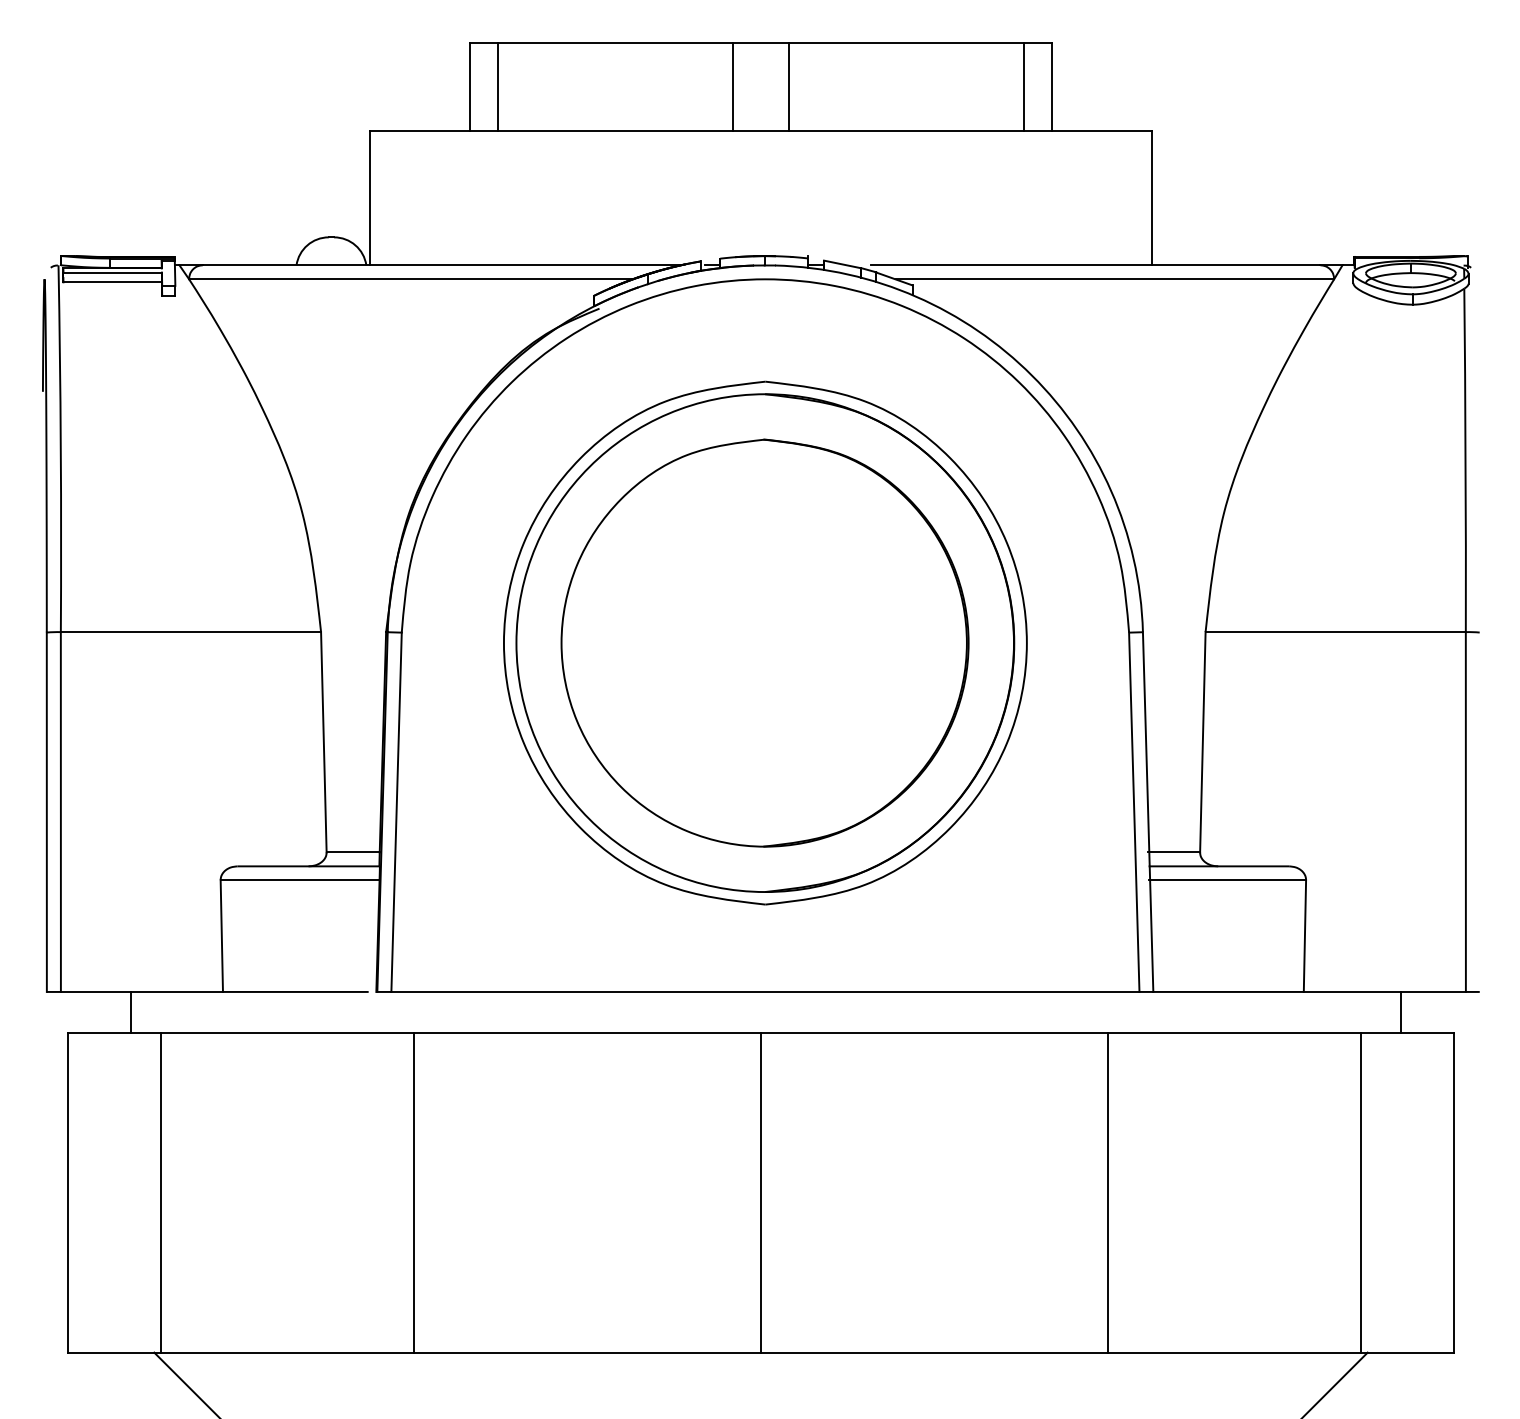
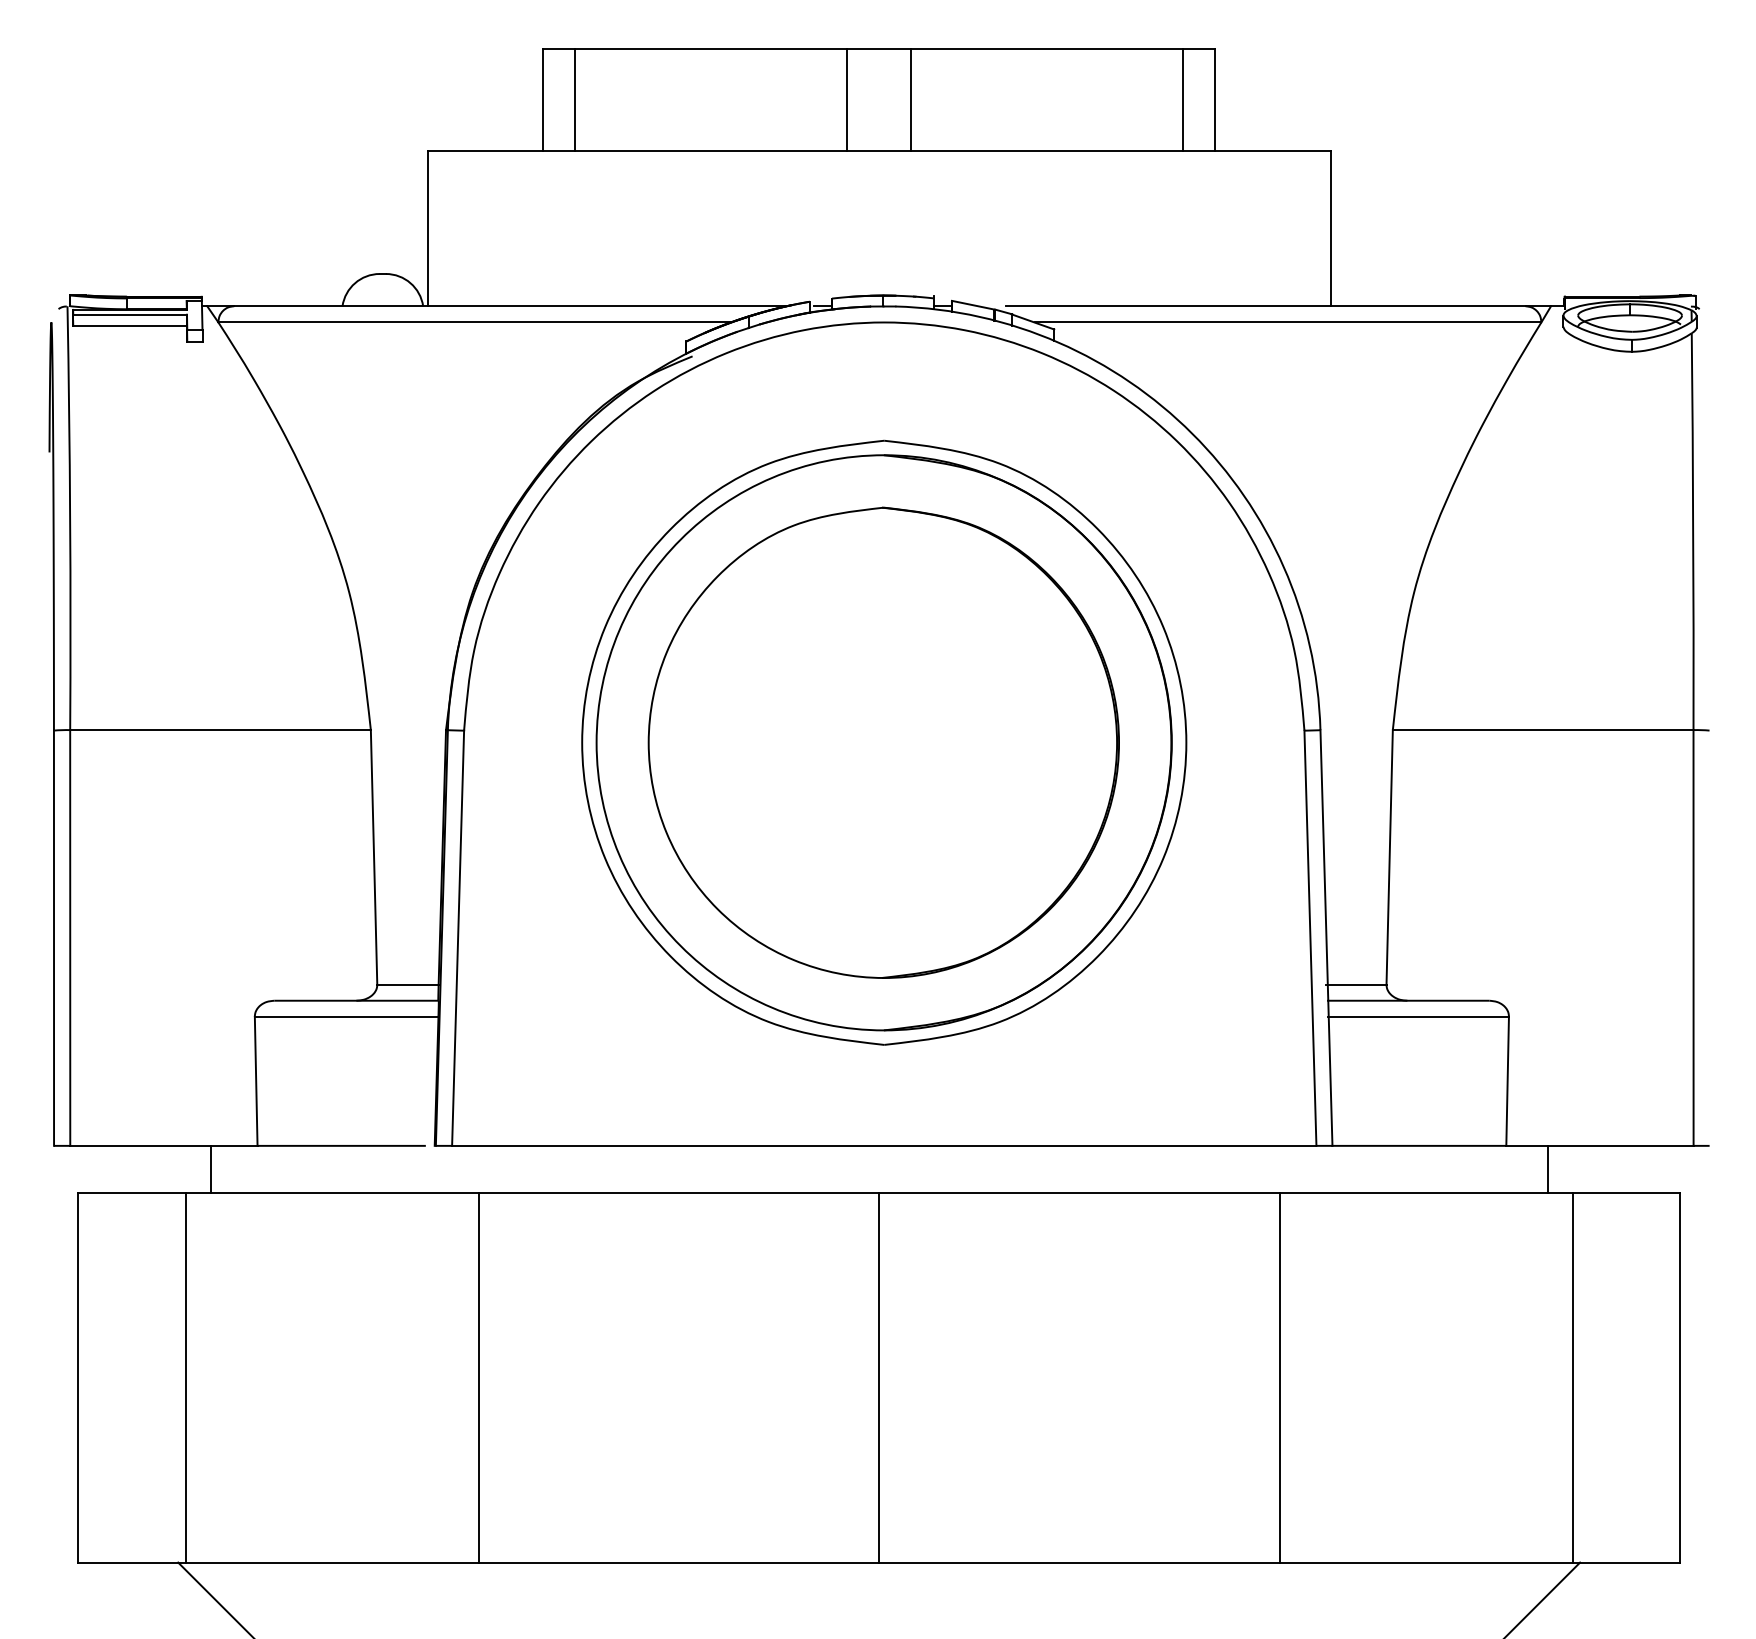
line: (130, 1011) -> (210, 1168), moved
line: (1400, 1011) -> (1547, 1168), moved

